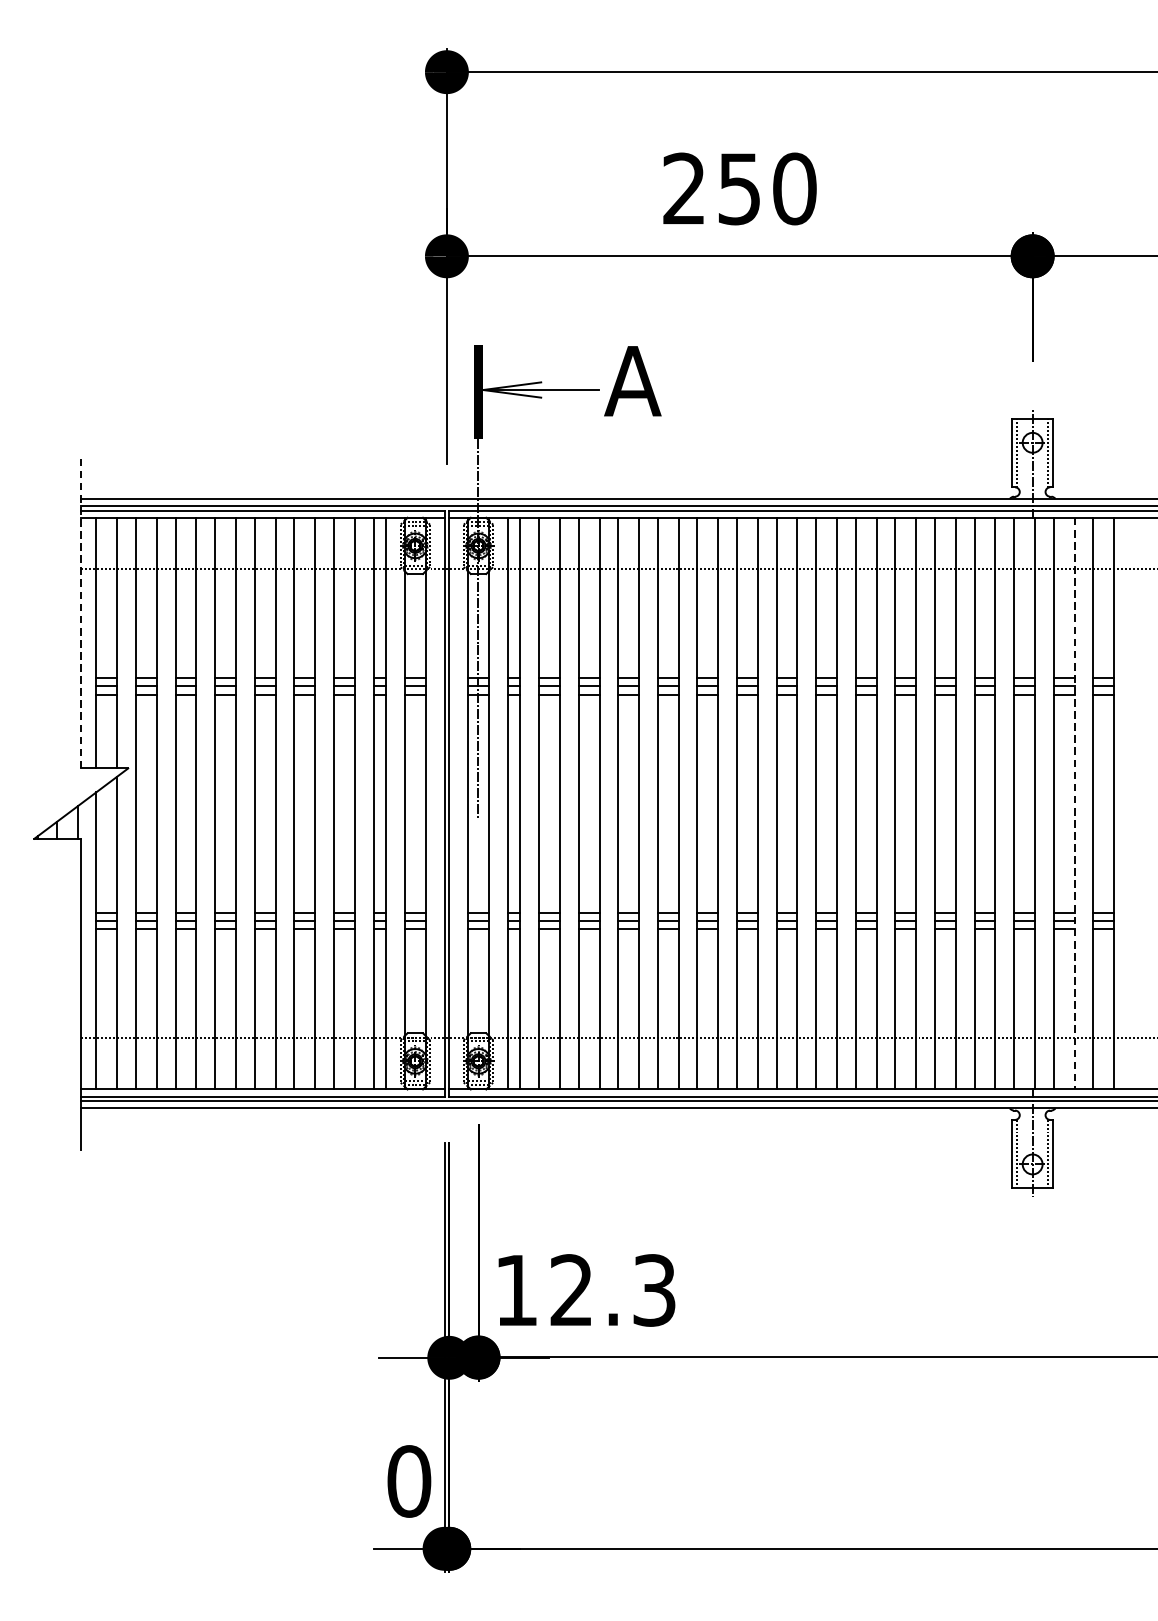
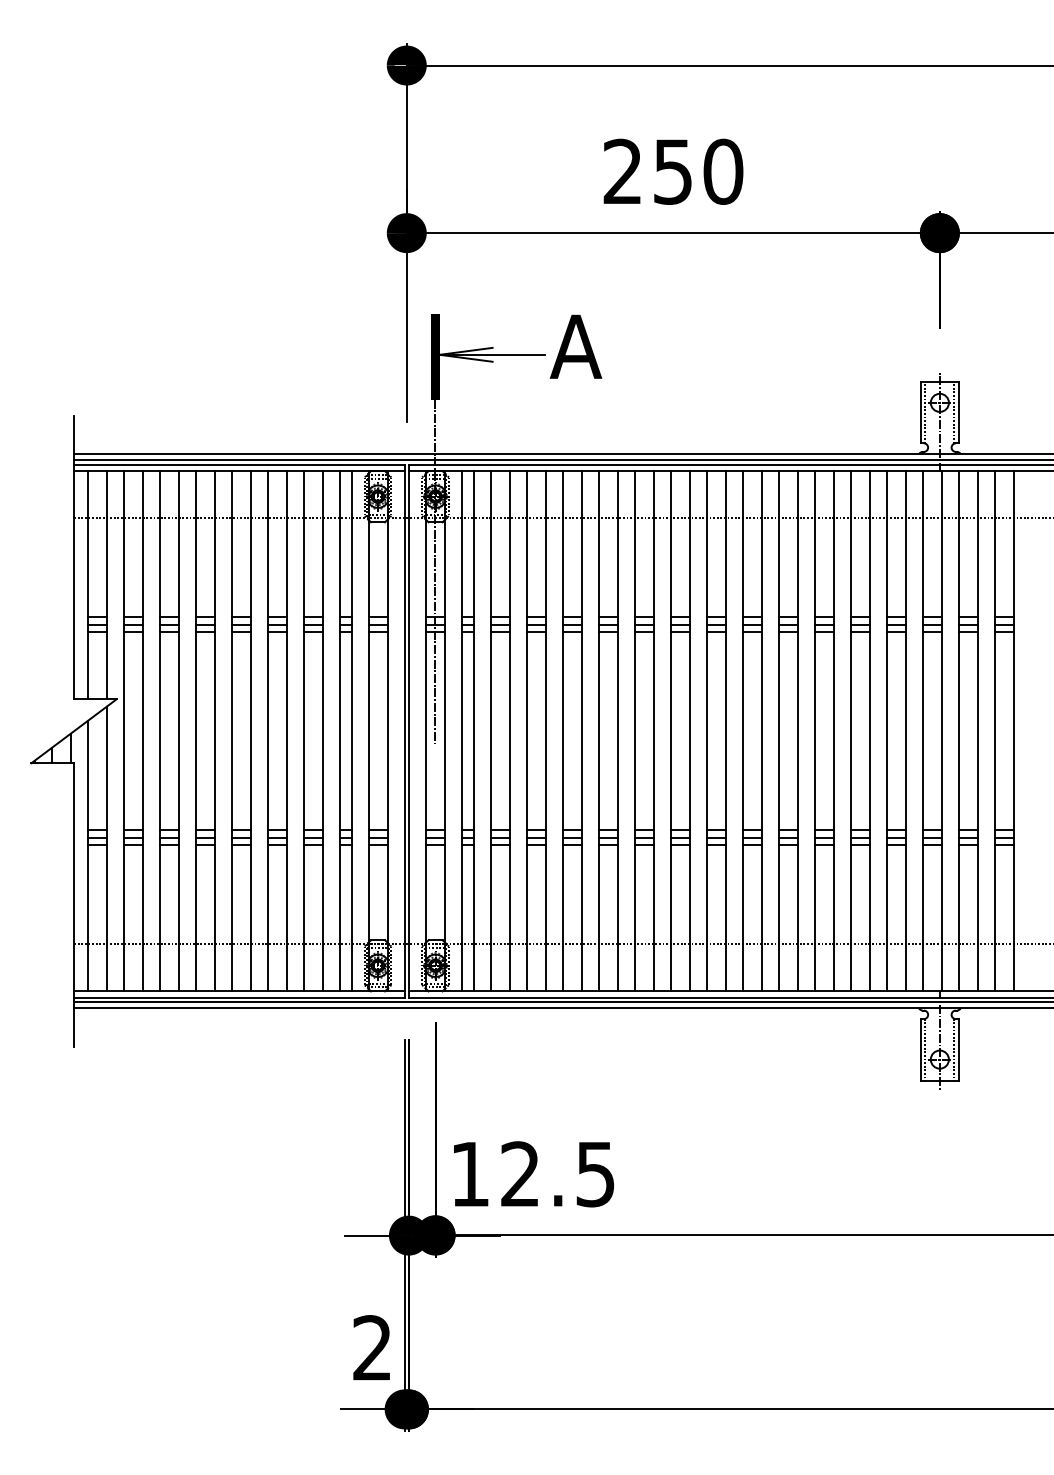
line: (81, 612) -> (74, 557), dashed -> solid
line: (1075, 803) -> (978, 731), dashed -> solid
text: (654, 1289) -> (595, 1173), 12.3 -> 12.5
text: (409, 1481) -> (372, 1348), 0 -> 2

